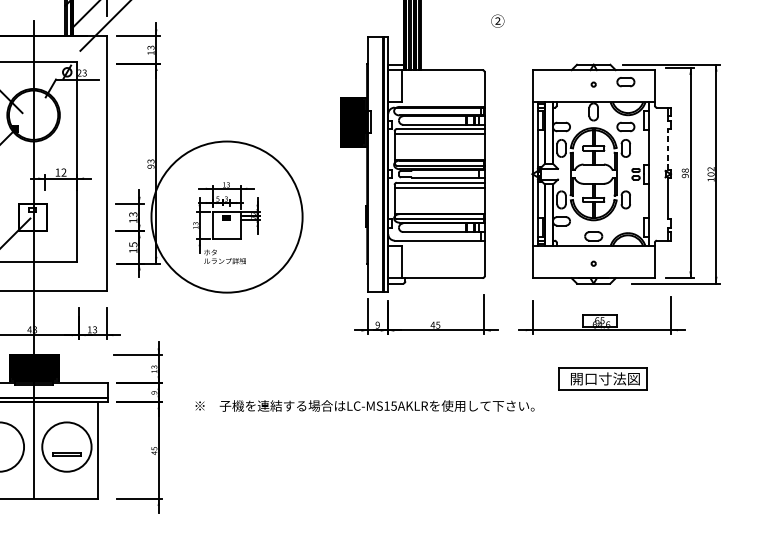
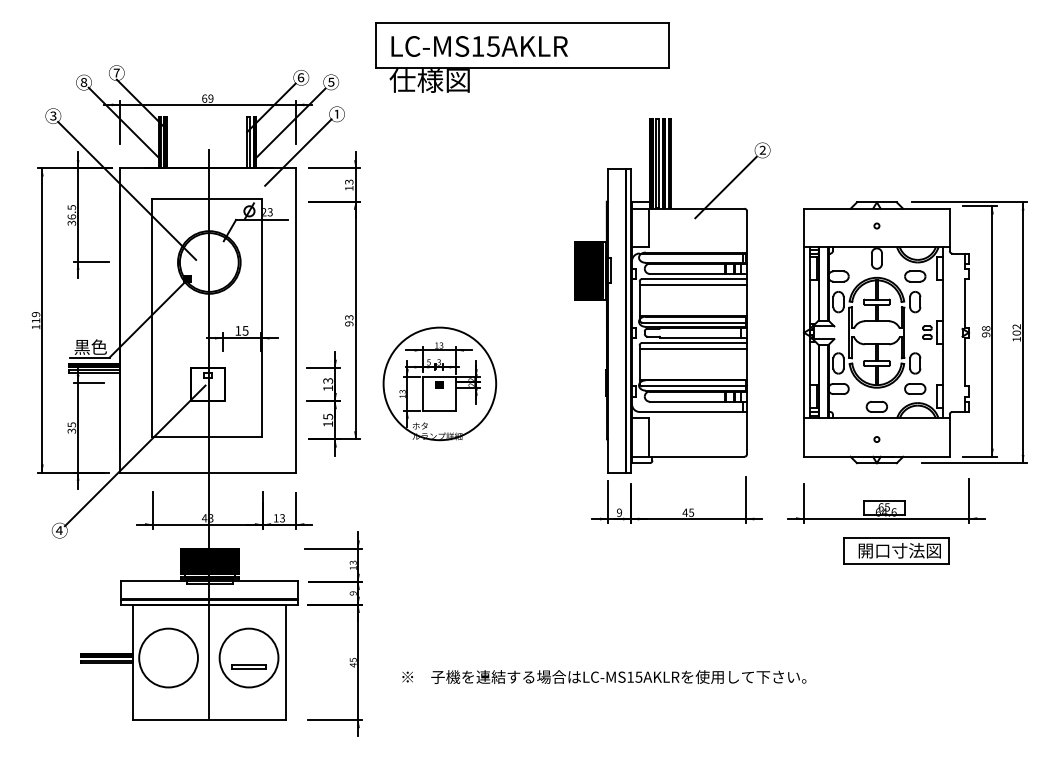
line: (466, 52) -> (725, 187), added
part: (626, 81) -> (915, 388), moved
line: (668, 148) -> (965, 302), dashed -> solid
text: (63, 172) -> (245, 330), 12 -> 15
circle: (226, 216) -> (439, 383), size x0.62
part: (602, 378) -> (896, 550), moved
text: (365, 405) -> (604, 676), moved

